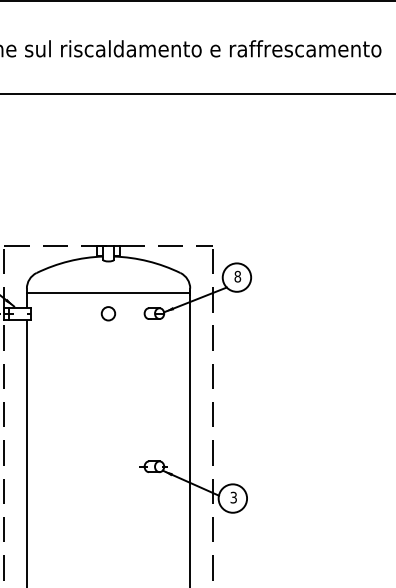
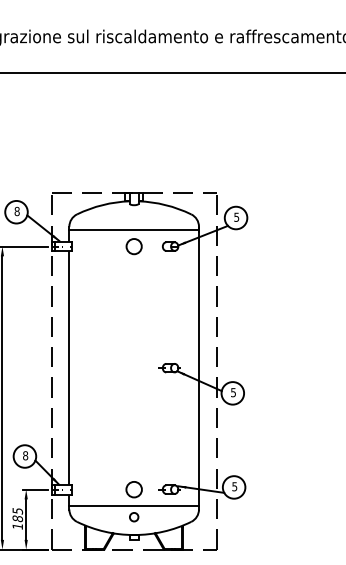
text: (237, 275) -> (236, 216), 8 -> 5
circle: (107, 313) -> (133, 246), size x1.43
text: (233, 497) -> (233, 392), 3 -> 5

